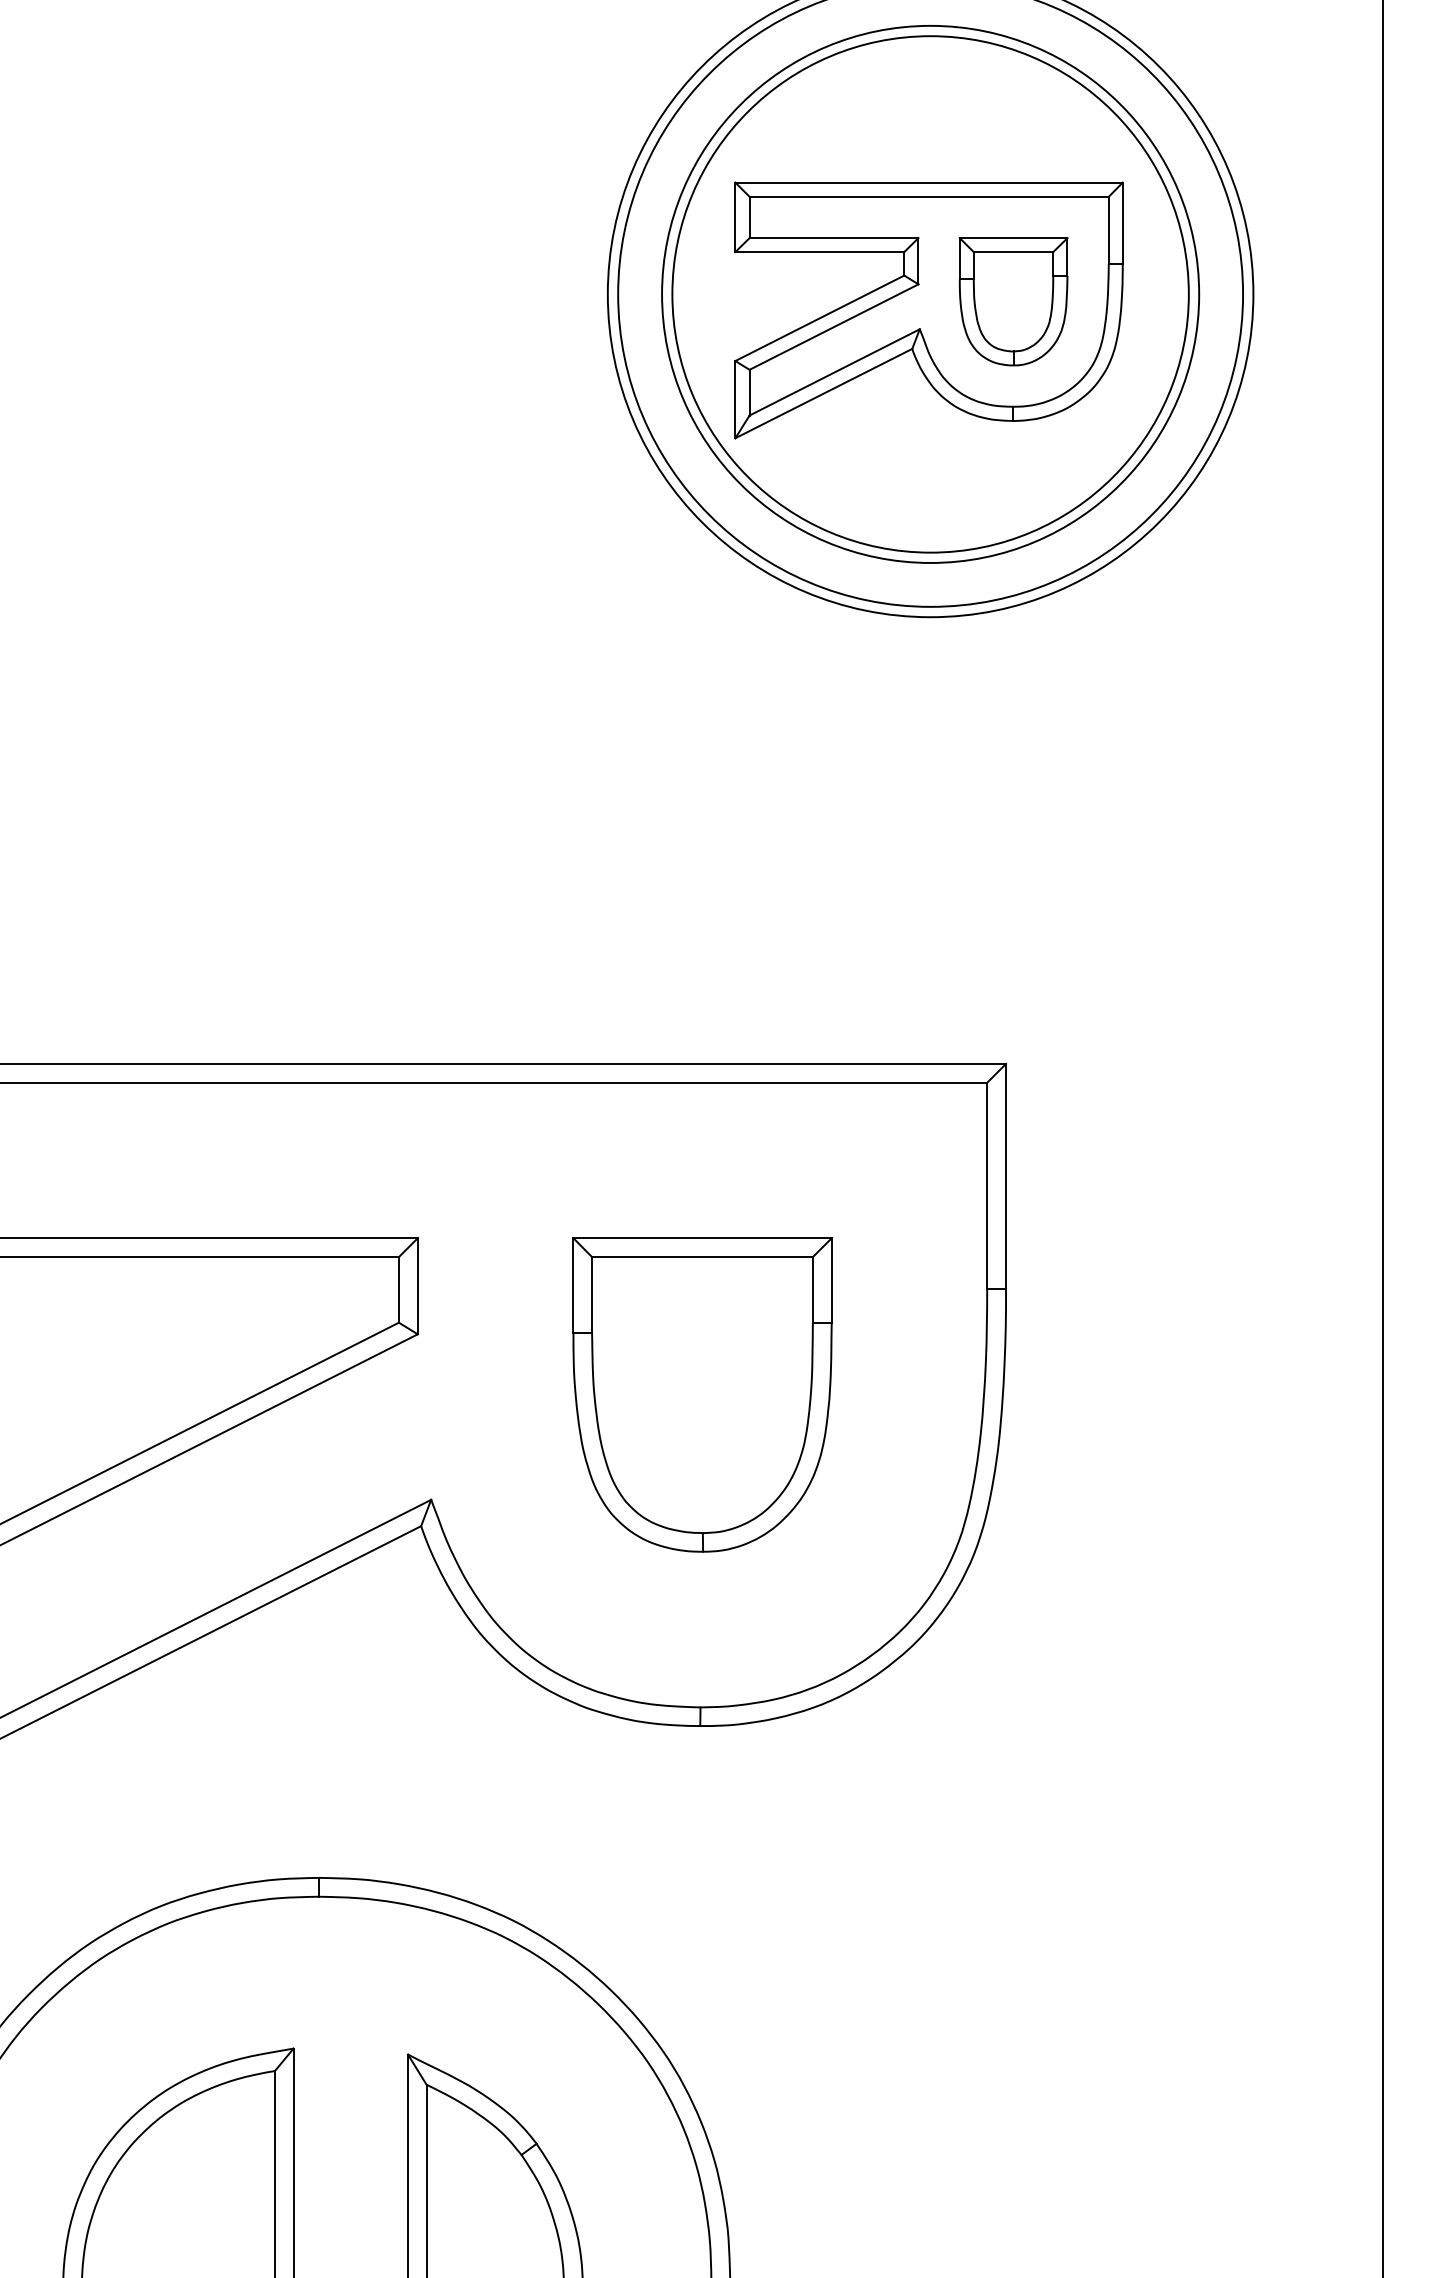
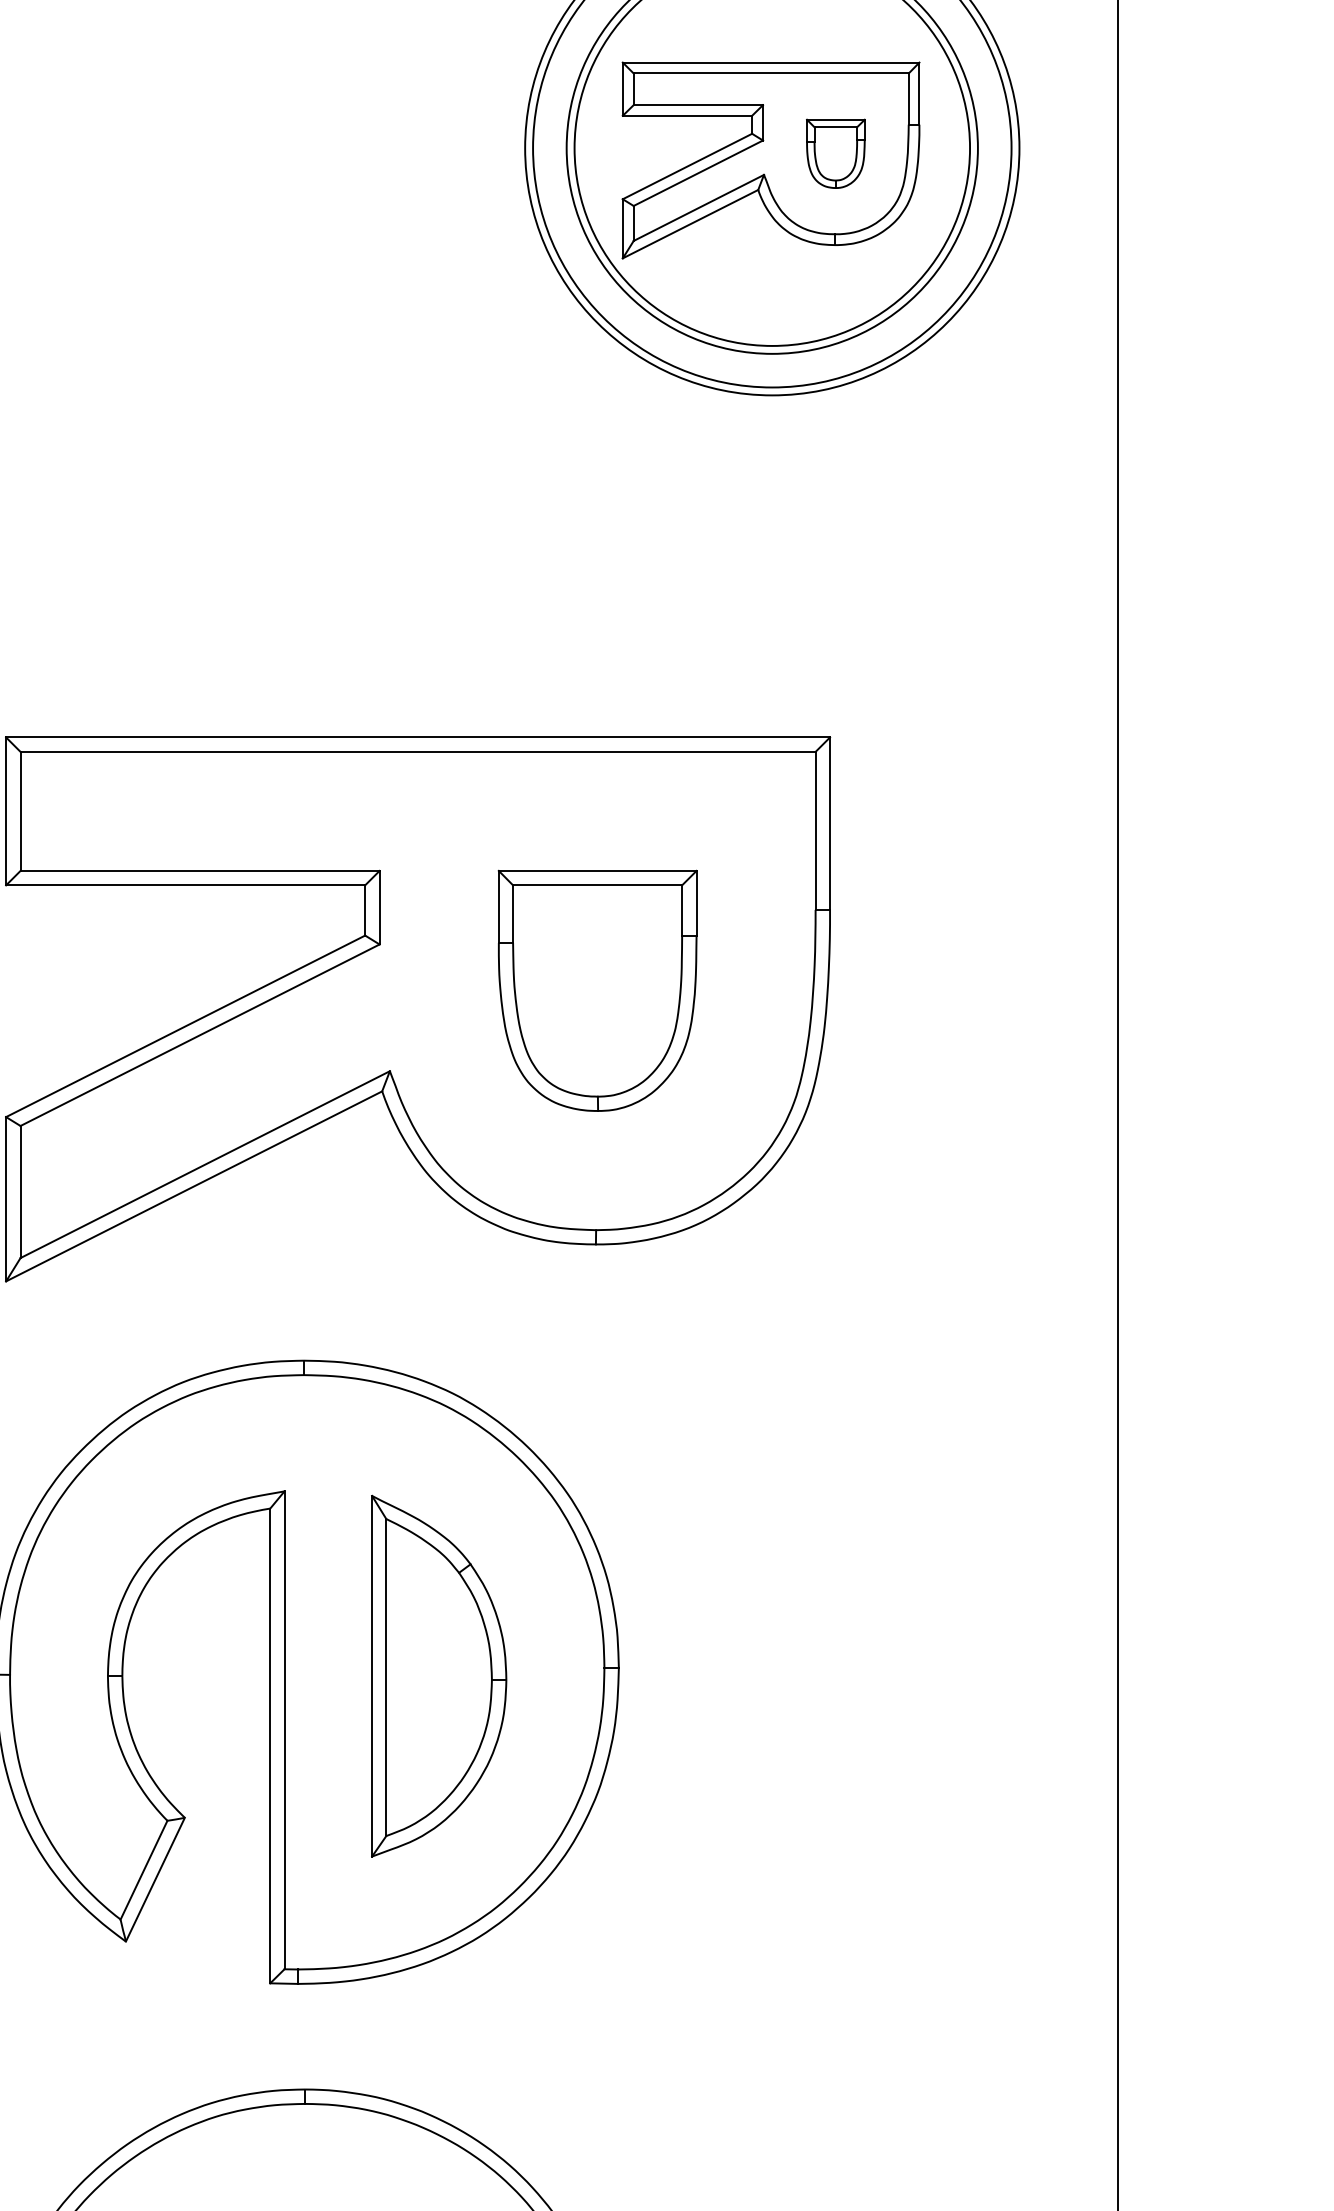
part: (1013, 301) -> (835, 153), size x0.7

